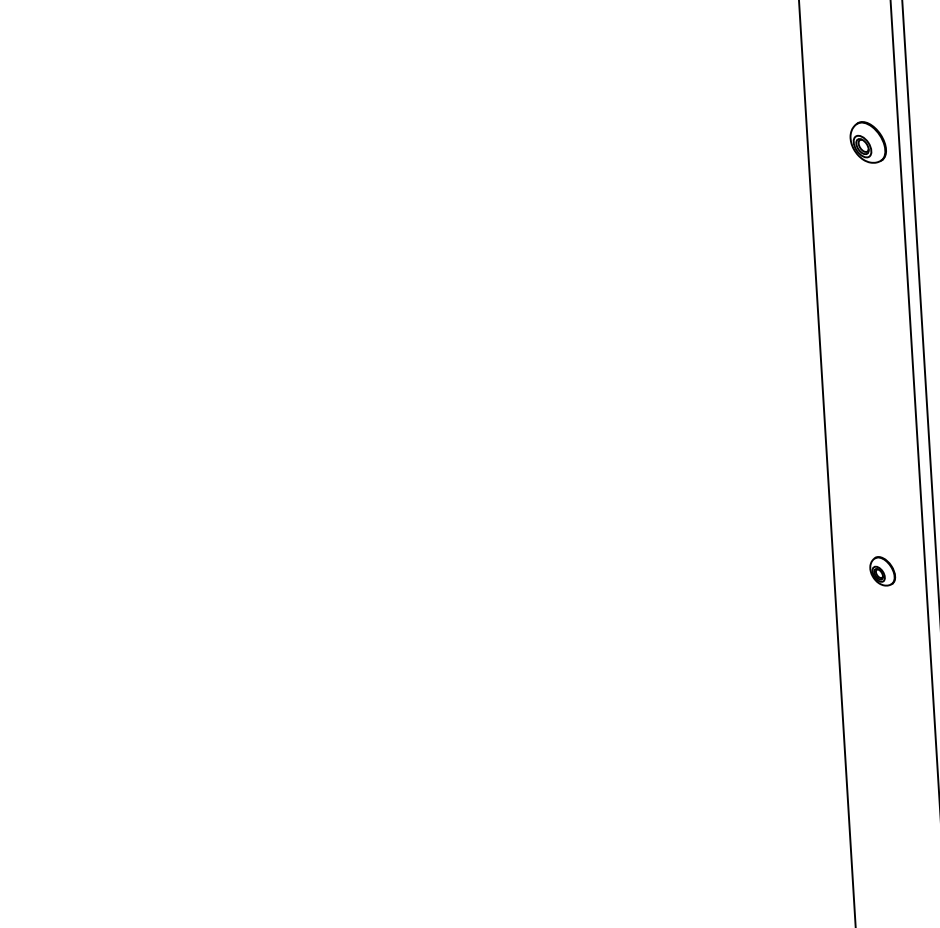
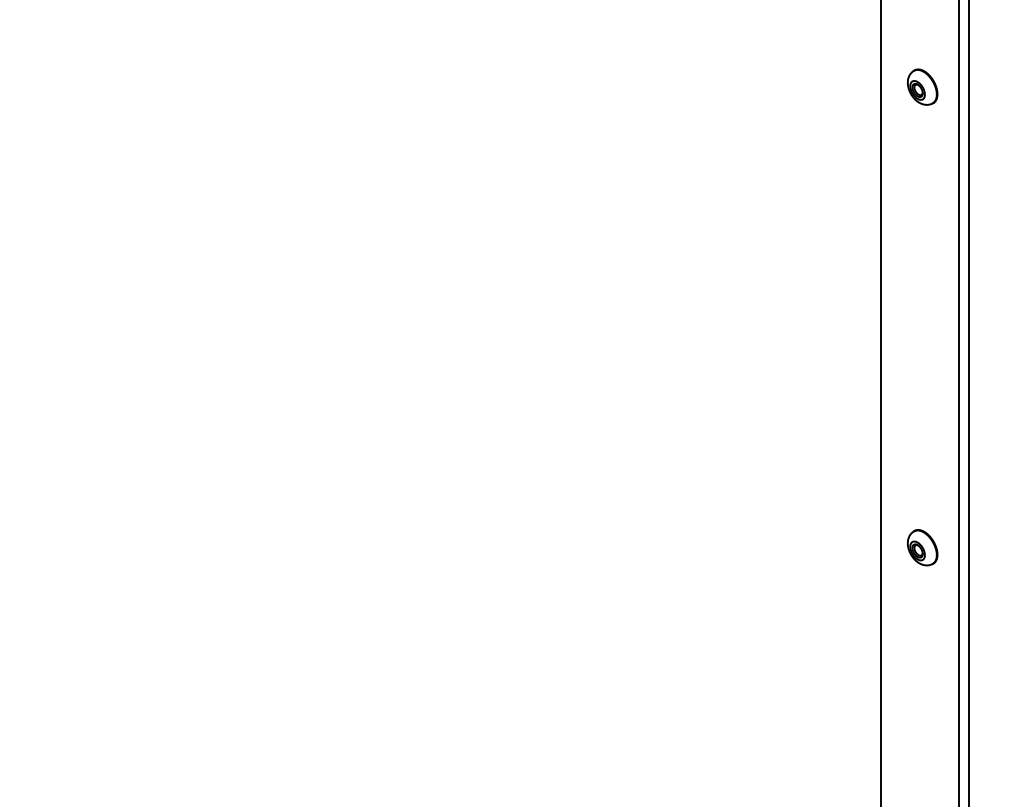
part: (867, 141) -> (922, 86), moved
part: (882, 571) -> (922, 547), size x1.43

